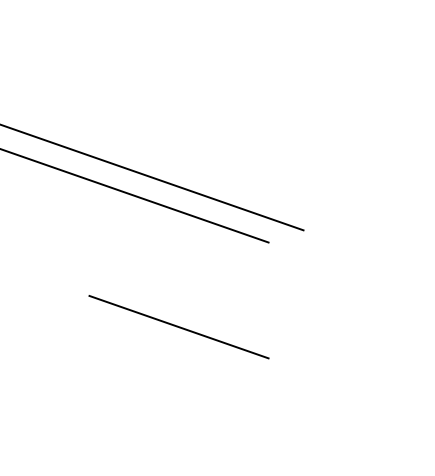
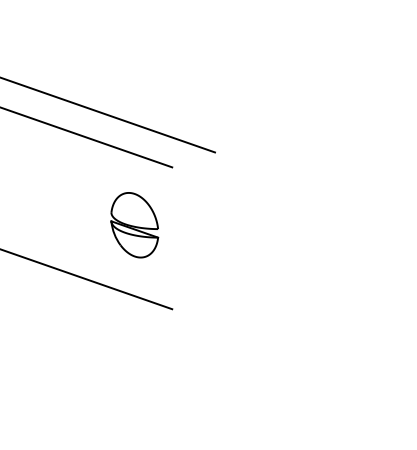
part: (237, 289) -> (134, 224), added

